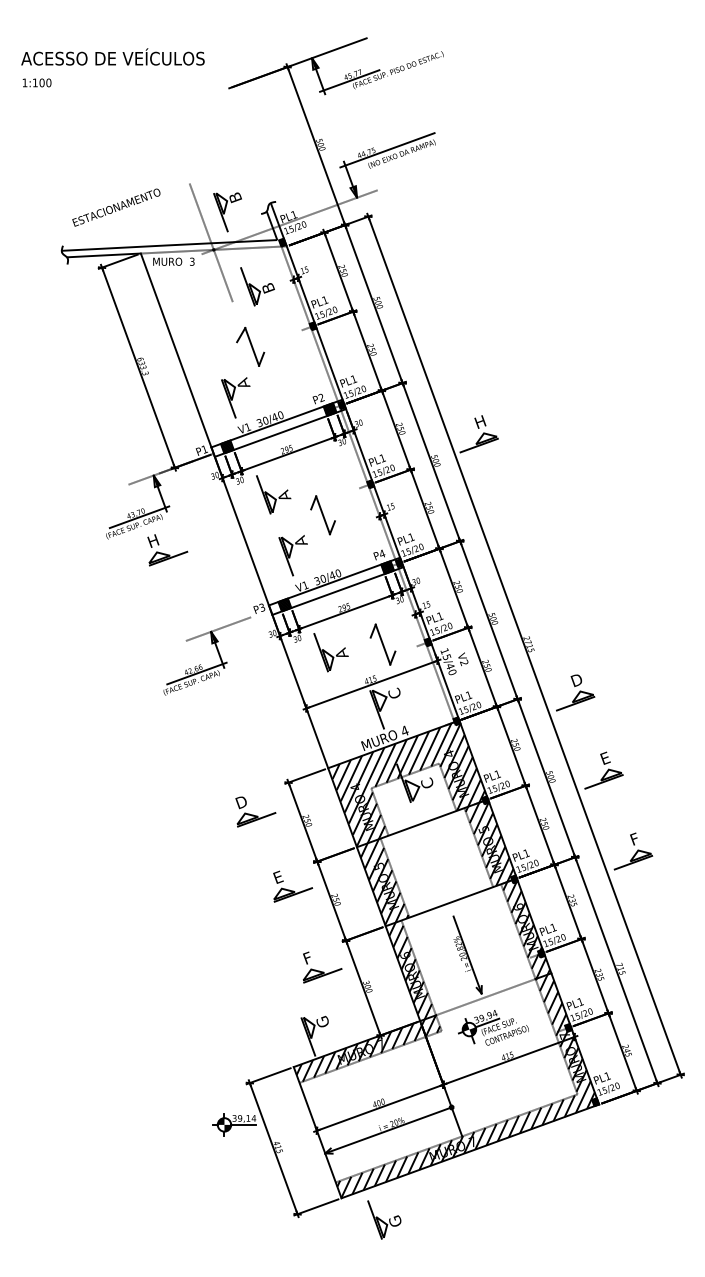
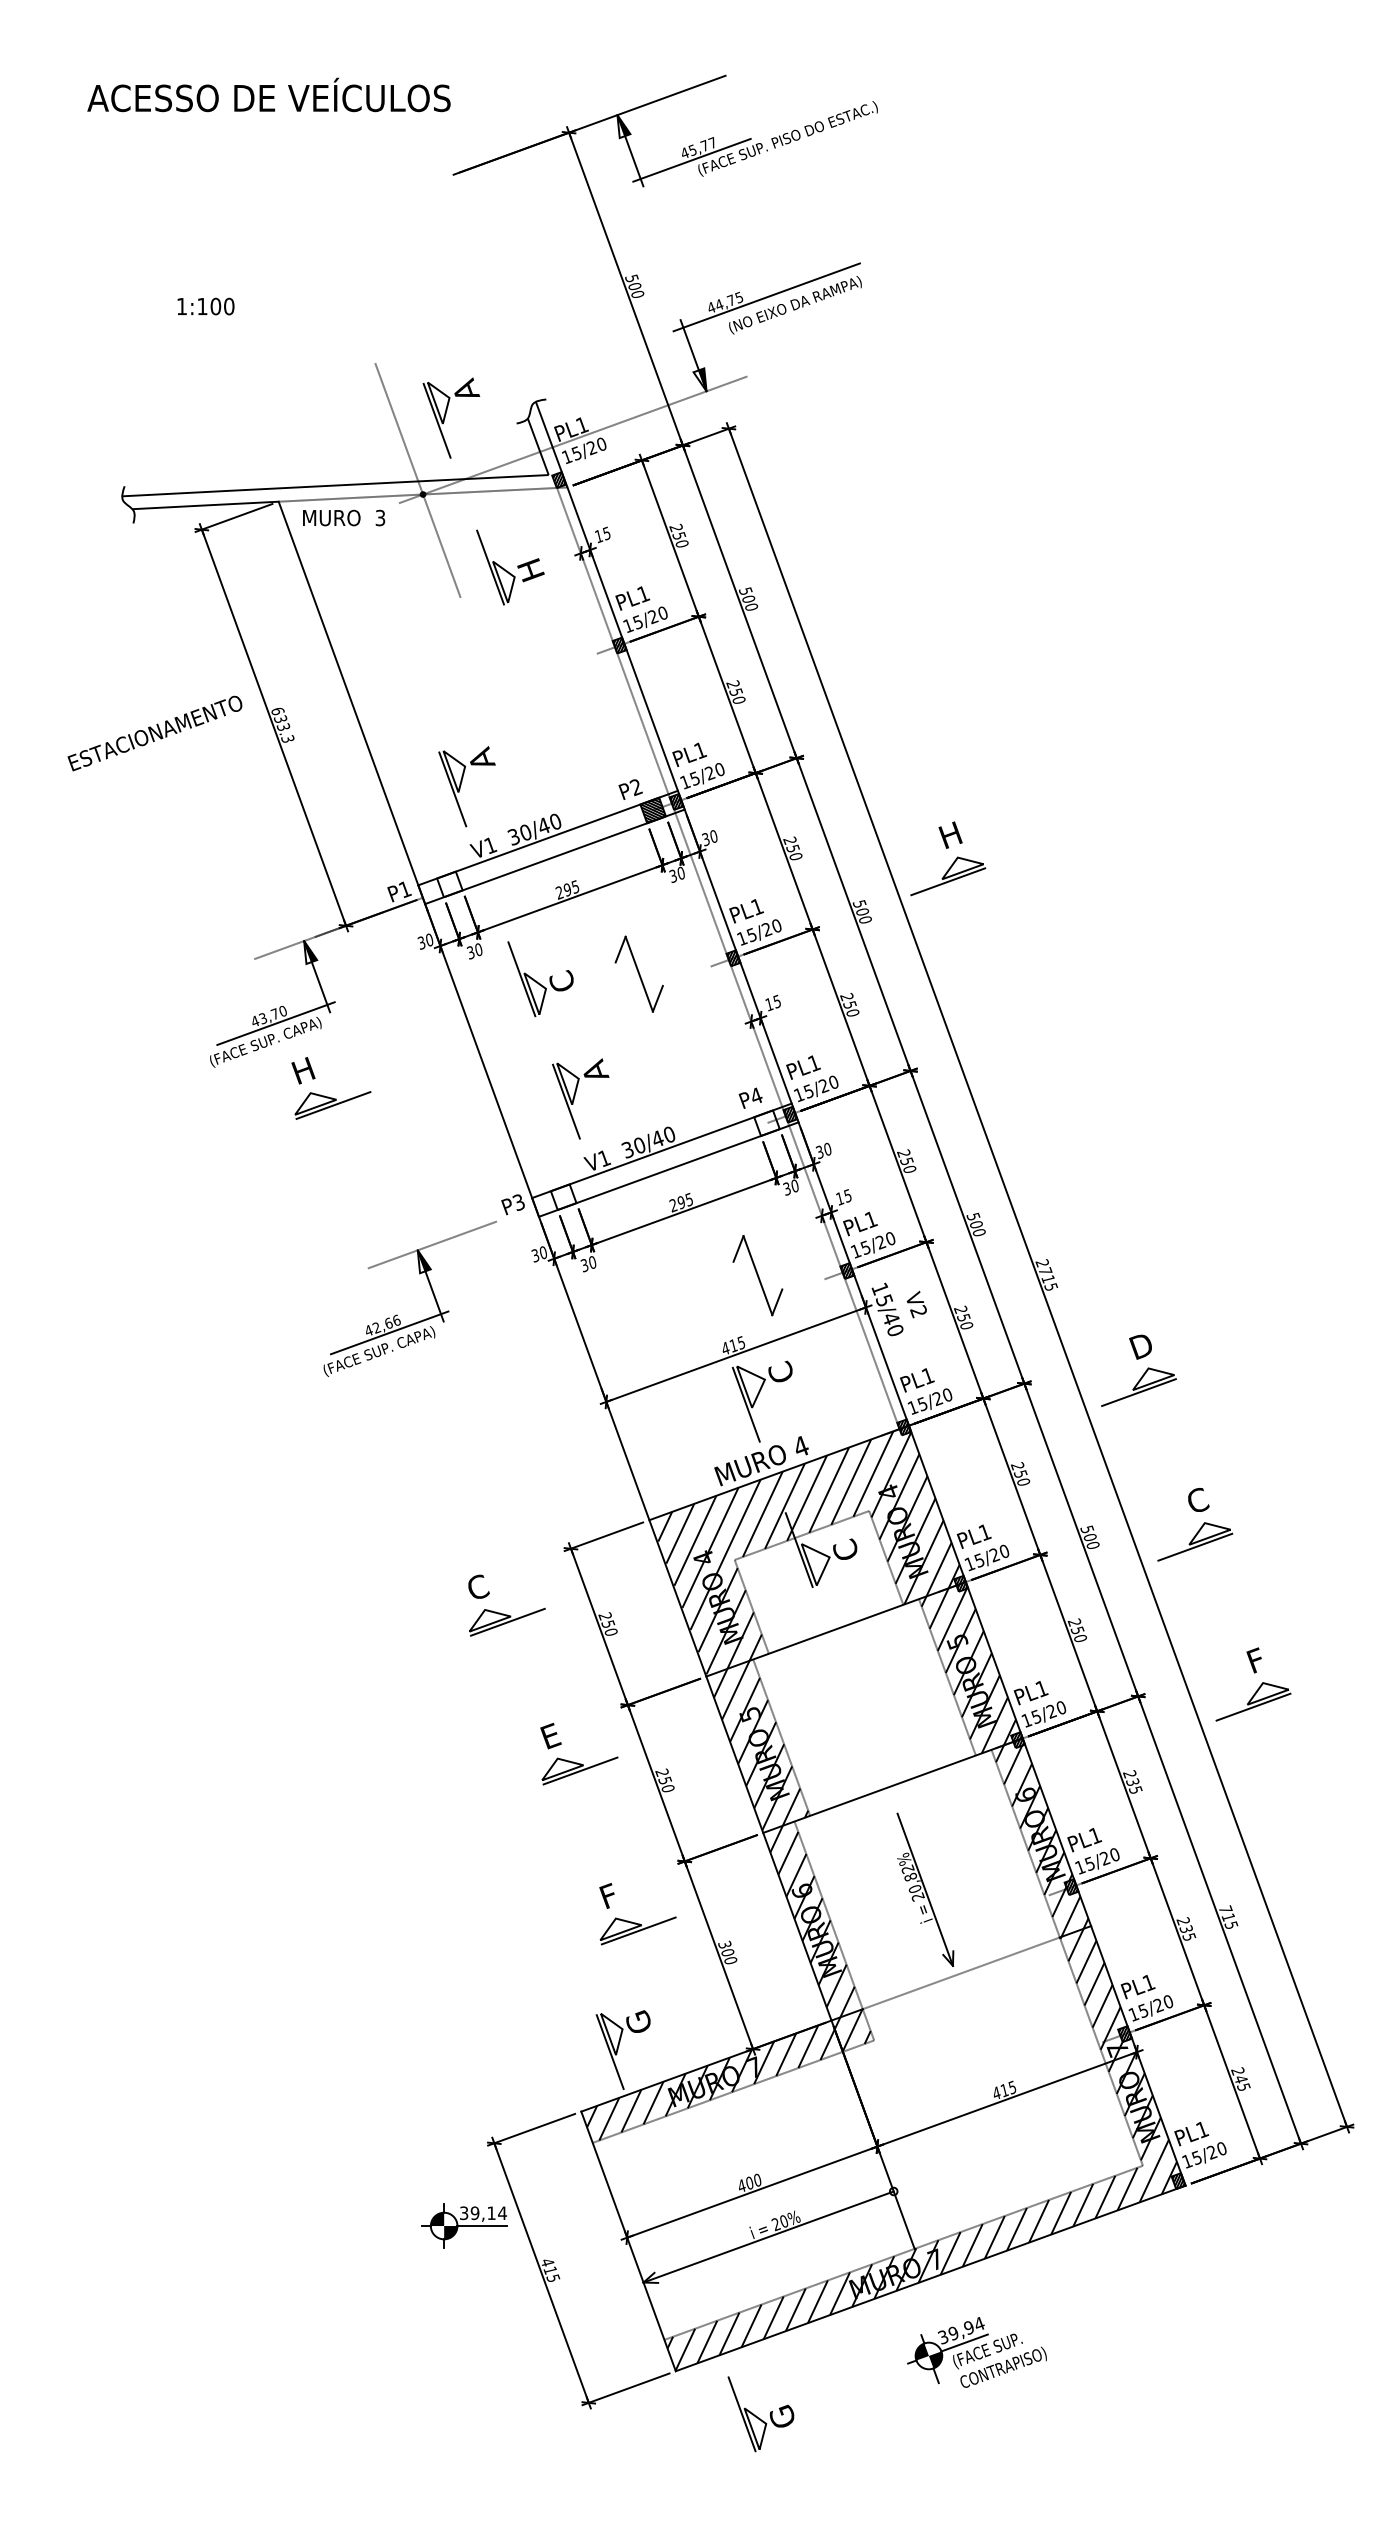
text: (112, 56) -> (268, 93), moved
text: (36, 82) -> (204, 305), moved
text: (235, 197) -> (465, 390), B -> A
text: (116, 207) -> (155, 733), moved
text: (268, 288) -> (531, 570), B -> H
part: (250, 346) -> (495, 685), removed
hatch: (227, 446) -> (450, 883), removed
text: (284, 494) -> (562, 978), A -> C
part: (322, 515) -> (638, 974), moved
hatch: (387, 567) -> (766, 1122), removed
hatch: (284, 604) -> (562, 1196), removed
part: (330, 652) -> (653, 1291), removed
text: (605, 757) -> (1198, 1498), E -> C
text: (241, 802) -> (477, 1588), D -> C
part: (493, 1027) -> (976, 2351), moved

